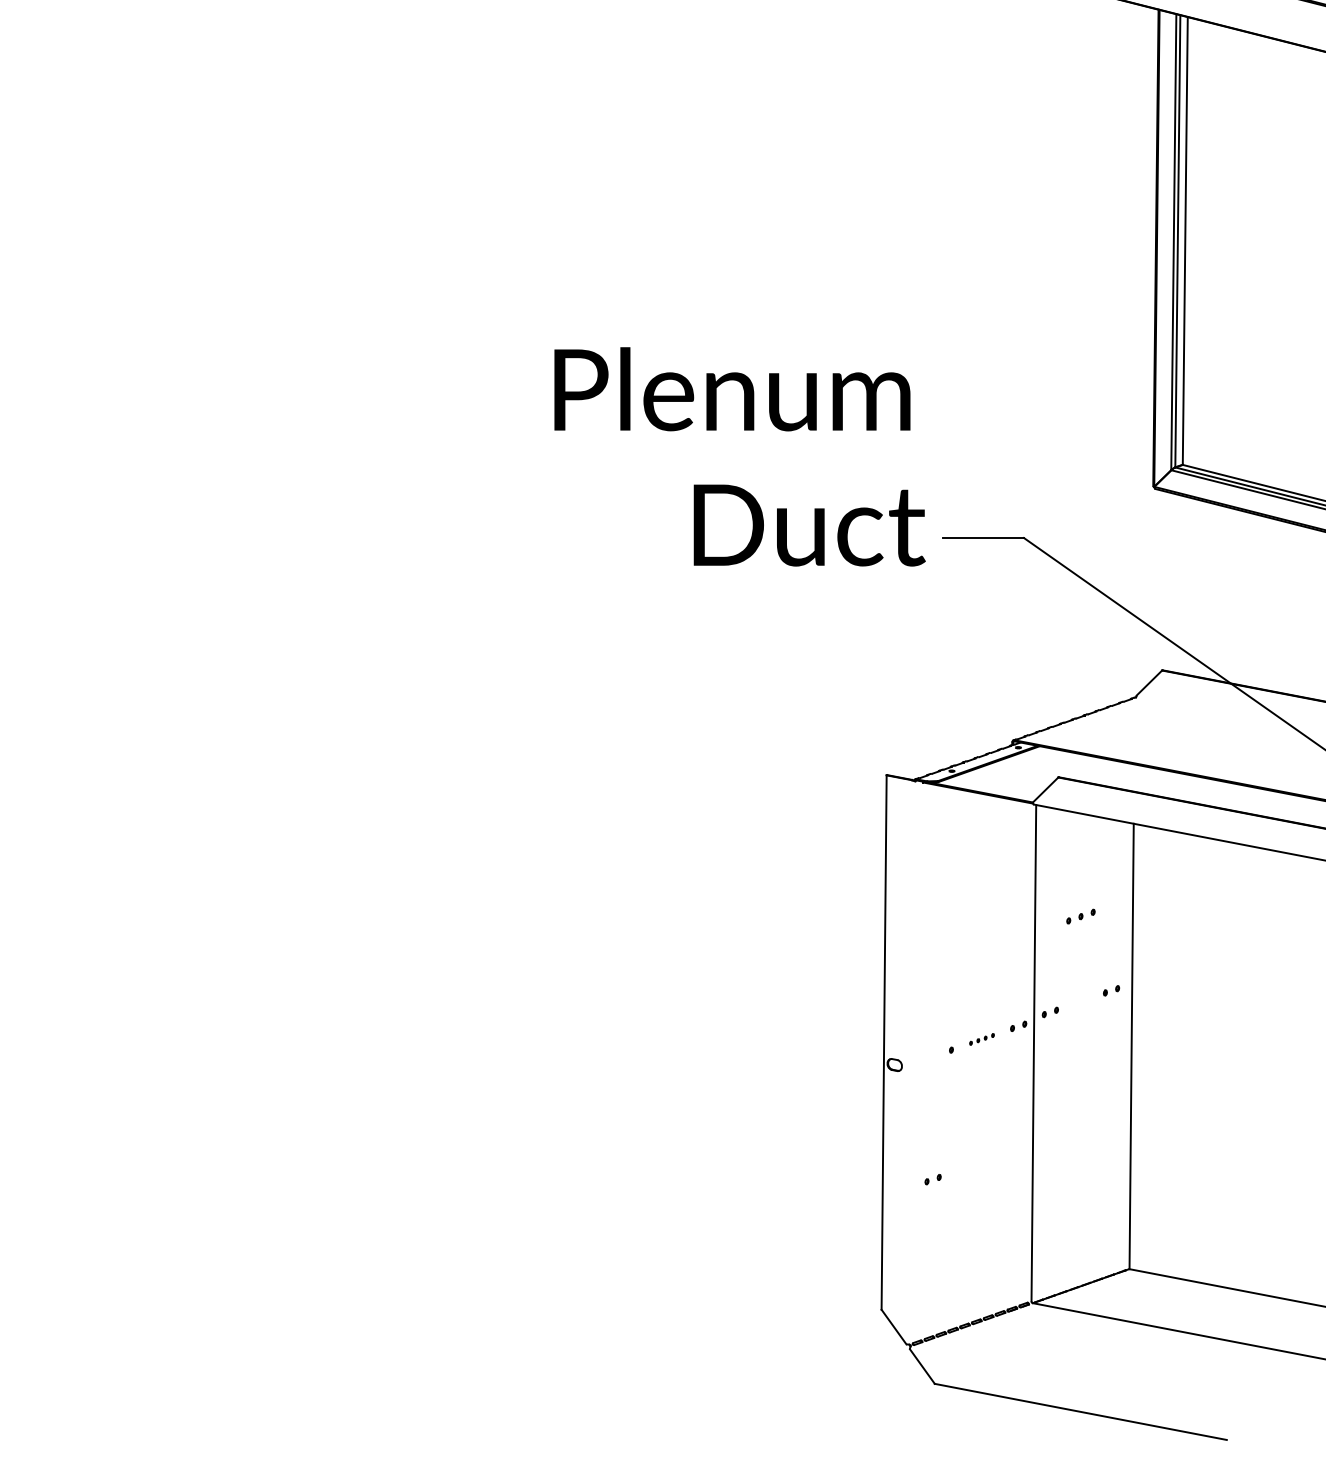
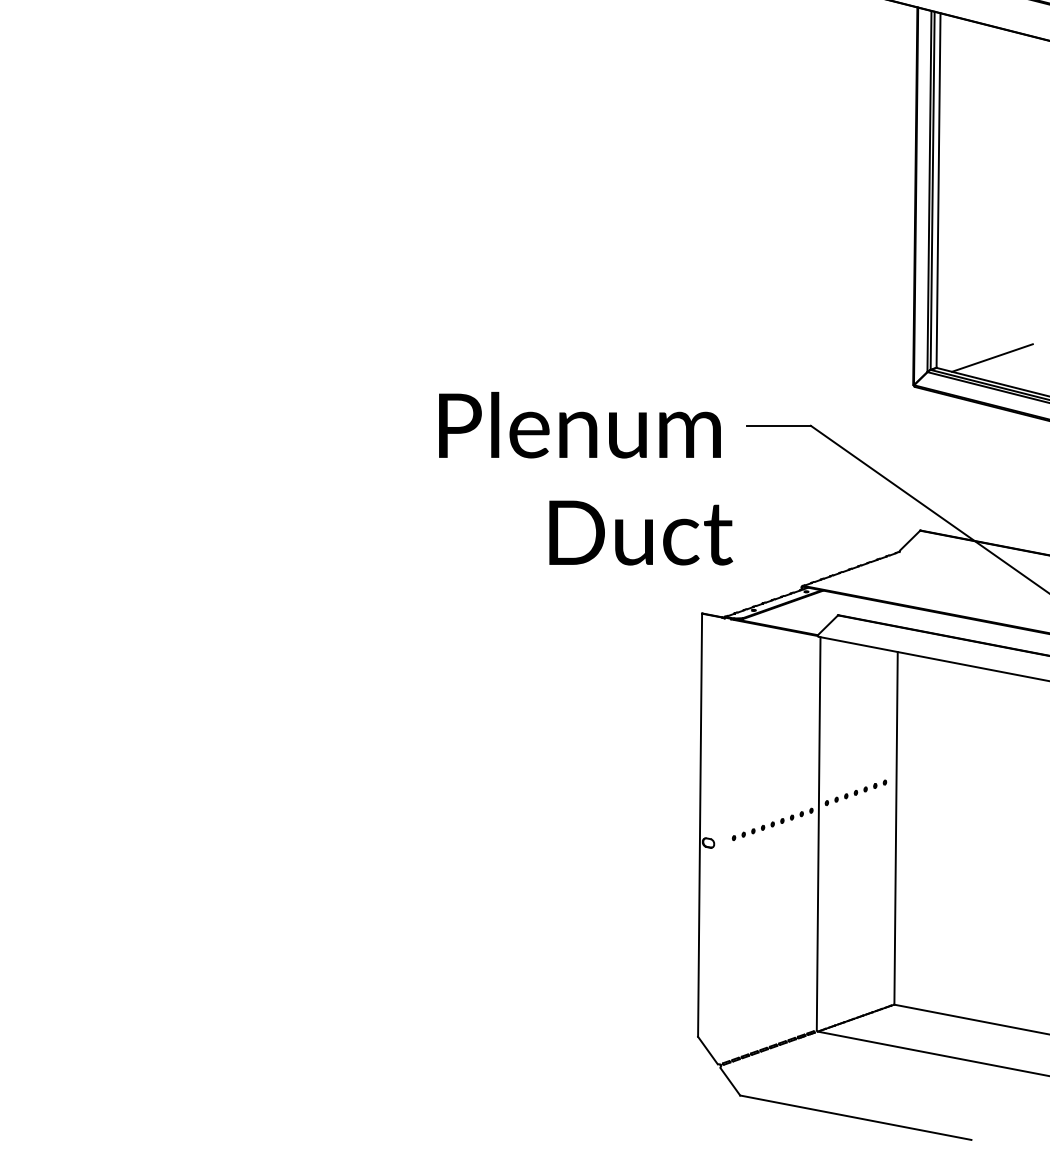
line: (1253, 452) -> (992, 358), added
text: (739, 456) -> (585, 478), moved
part: (1080, 916) -> (855, 792), moved
part: (981, 1039) -> (777, 822), size x1.67
part: (932, 1179) -> (738, 836), moved

